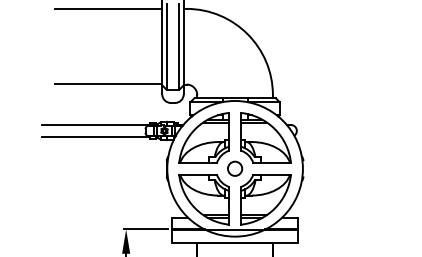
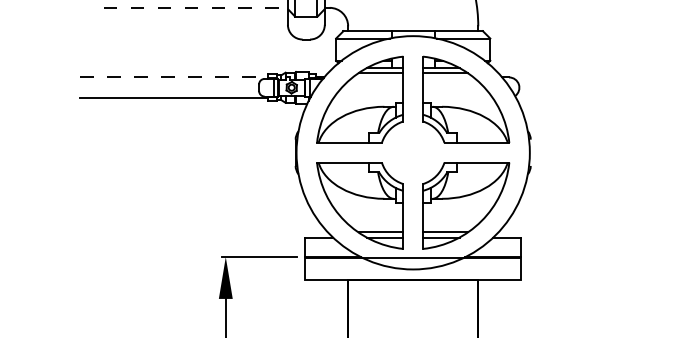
line: (108, 84) -> (195, 7), solid -> dashed
line: (96, 124) -> (174, 76), solid -> dashed
circle: (235, 168) -> (413, 152), removed

